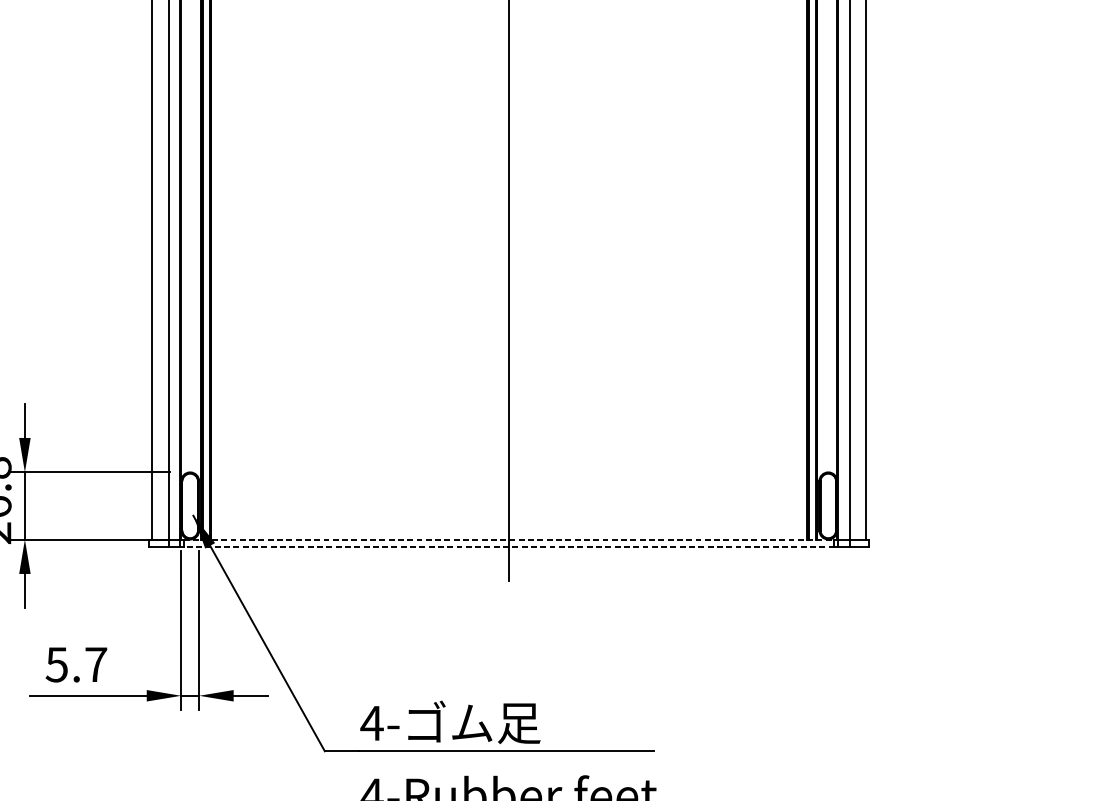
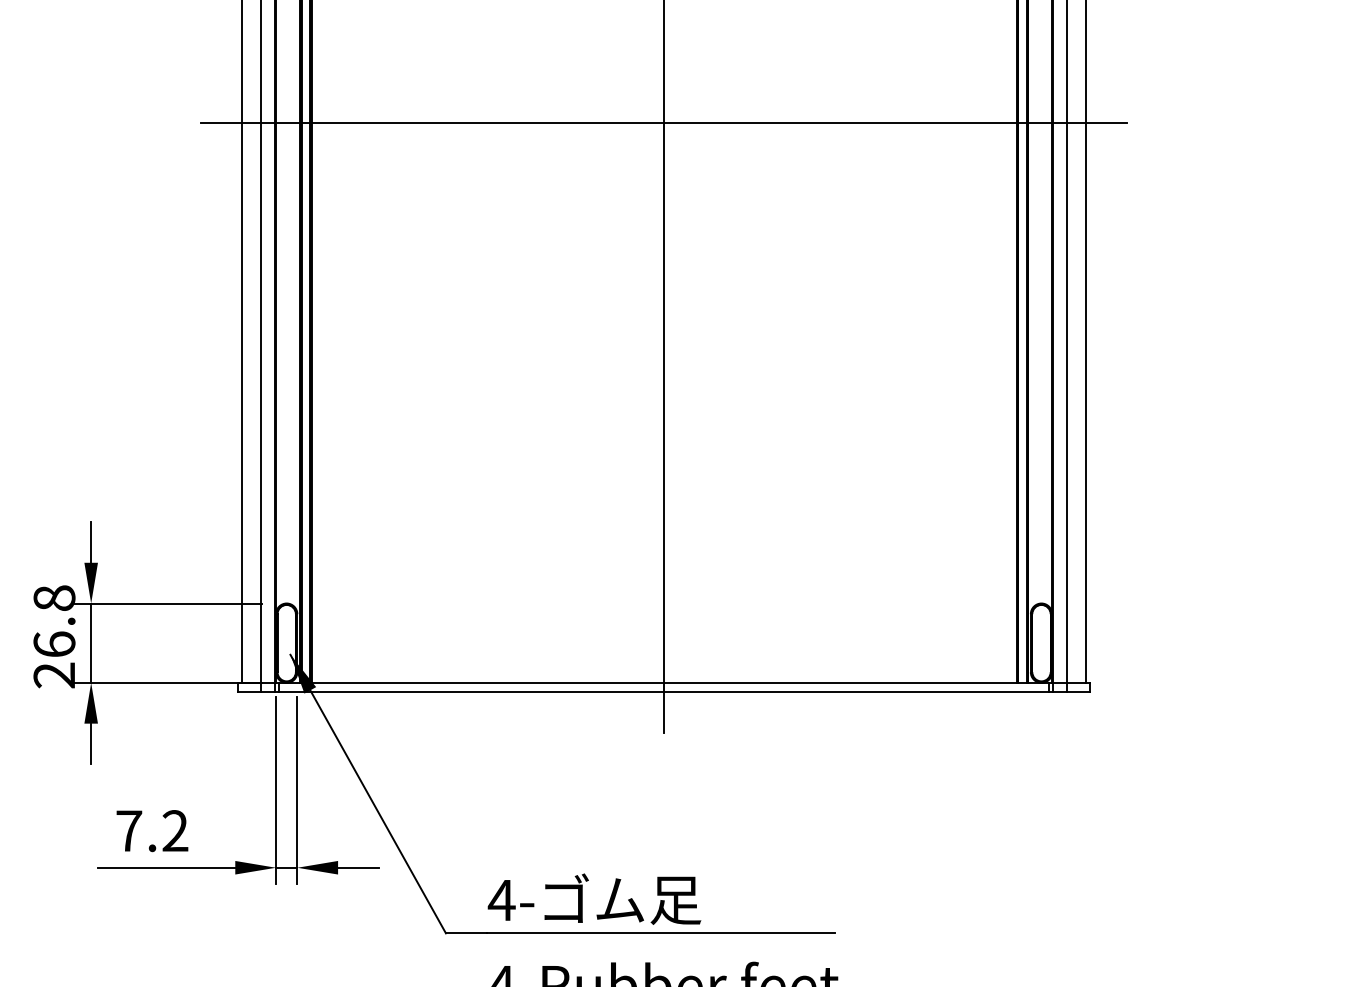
line: (508, 66) -> (663, 123), added
line: (509, 539) -> (664, 682), dashed -> solid
line: (509, 546) -> (664, 691), dashed -> solid
text: (75, 665) -> (151, 831), 5.7 -> 7.2

